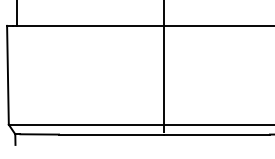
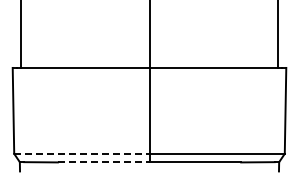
line: (86, 124) -> (81, 153), solid -> dashed
line: (111, 134) -> (103, 162), solid -> dashed

